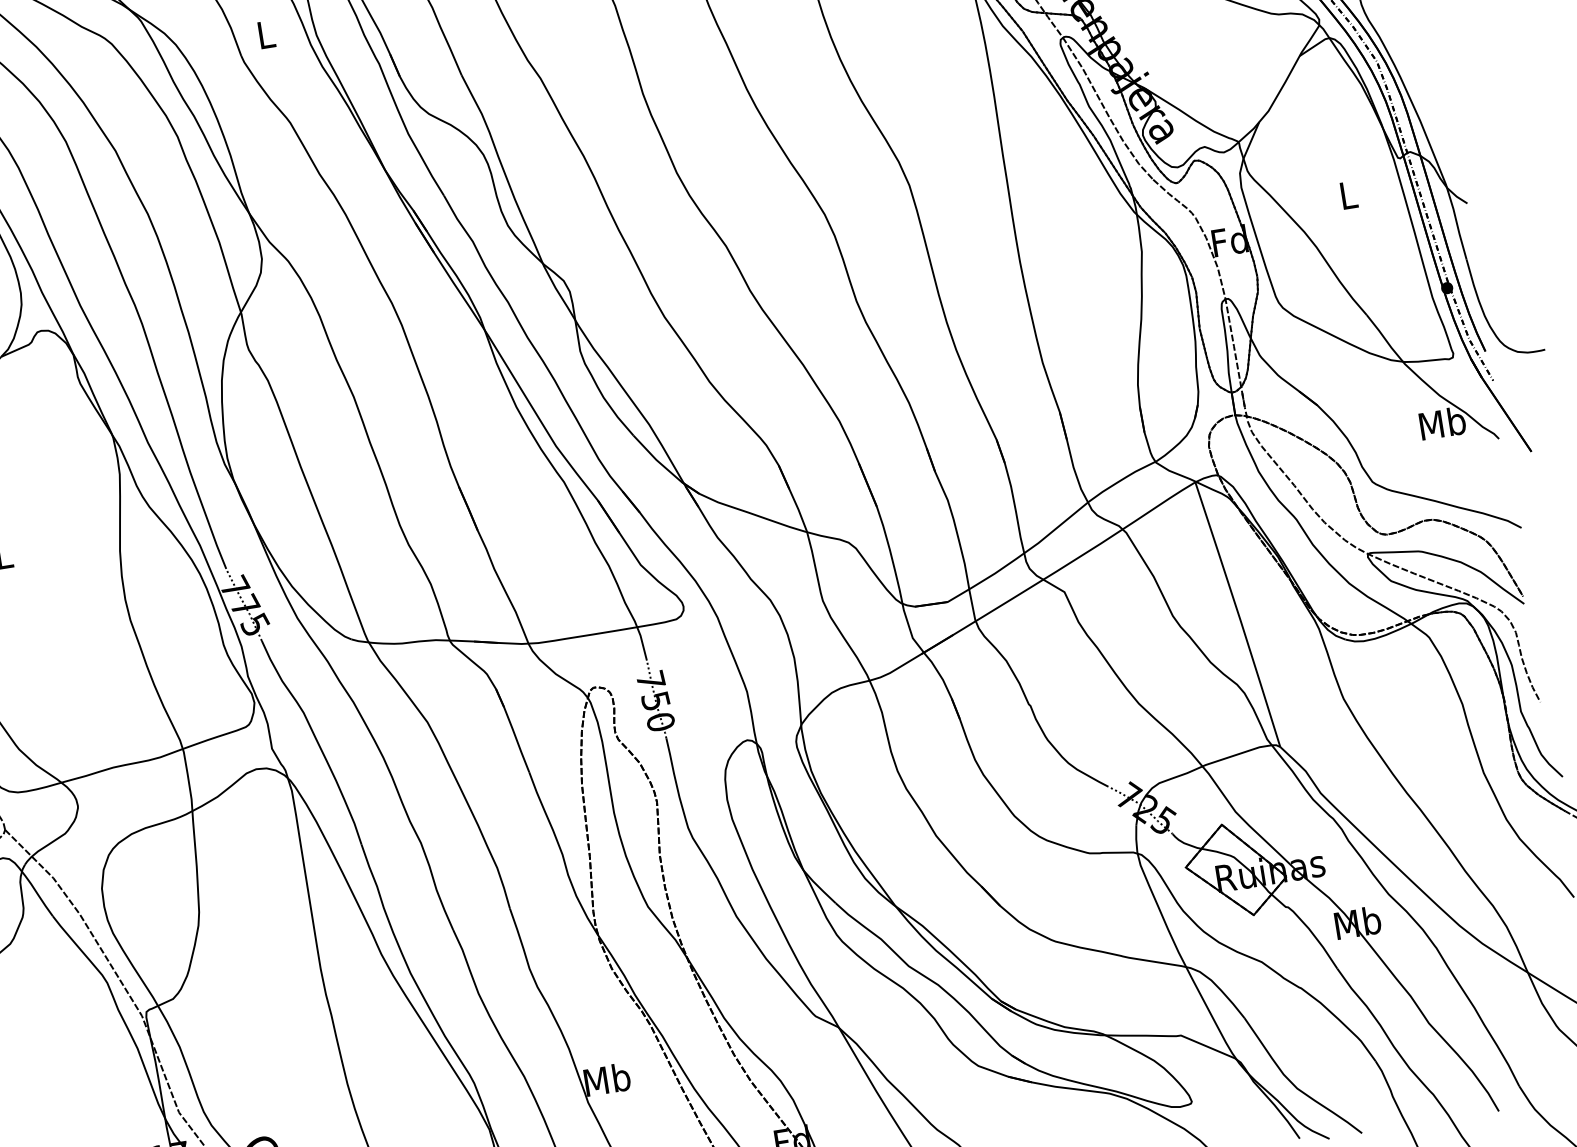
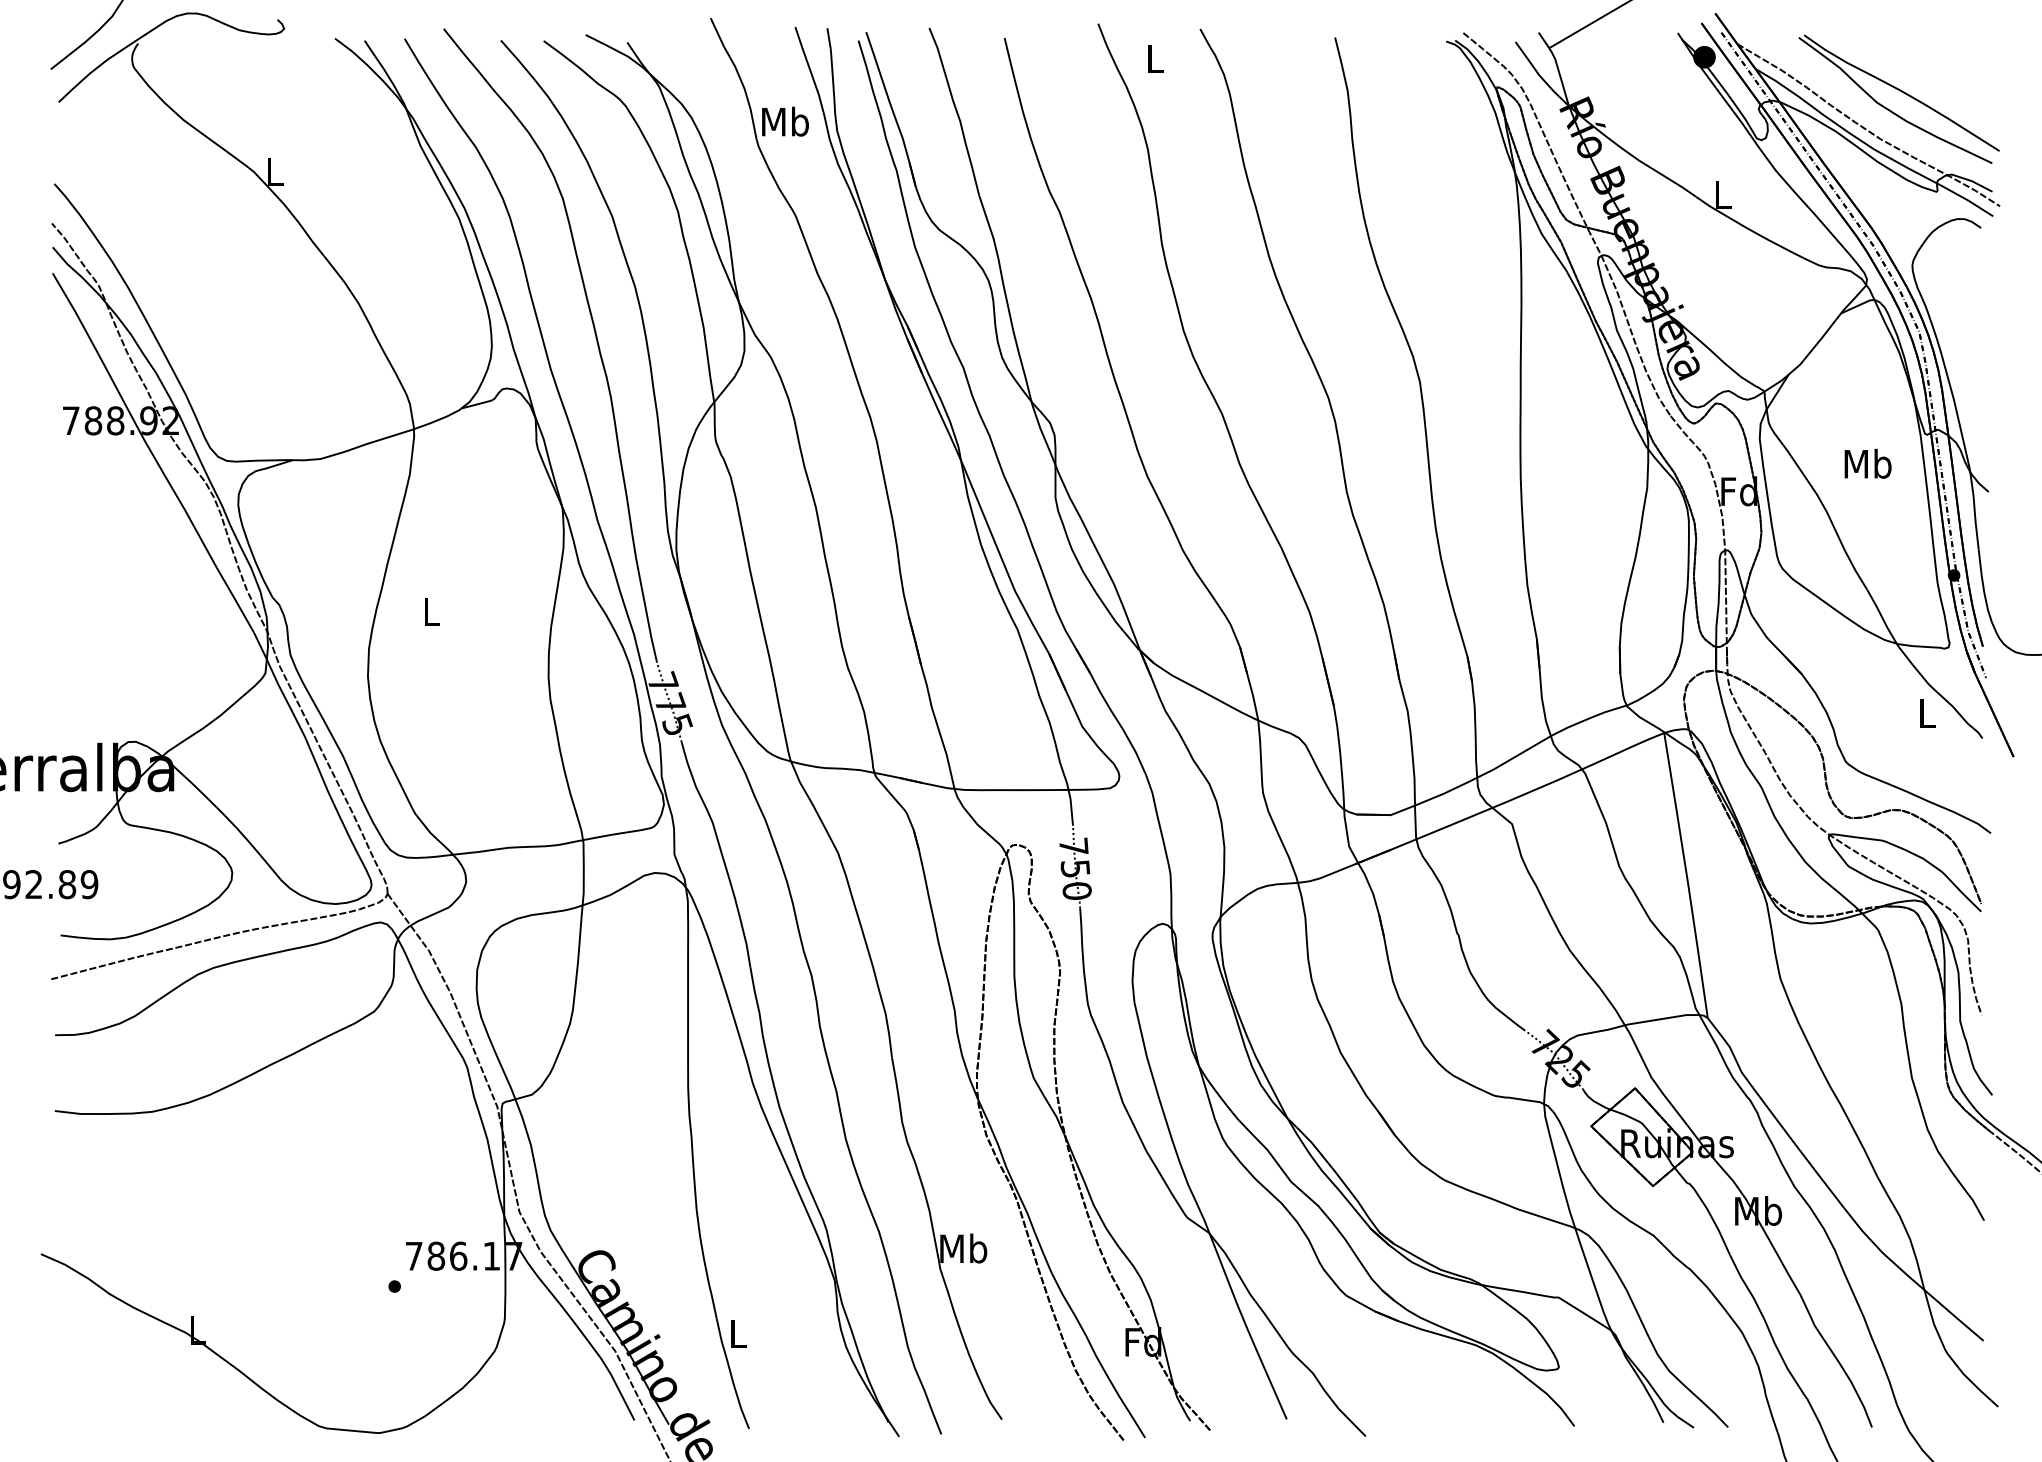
text: (265, 34) -> (785, 121), L -> Mb
text: (1347, 194) -> (1867, 463), L -> Mb
text: (1441, 423) -> (1926, 713), Mb -> L

